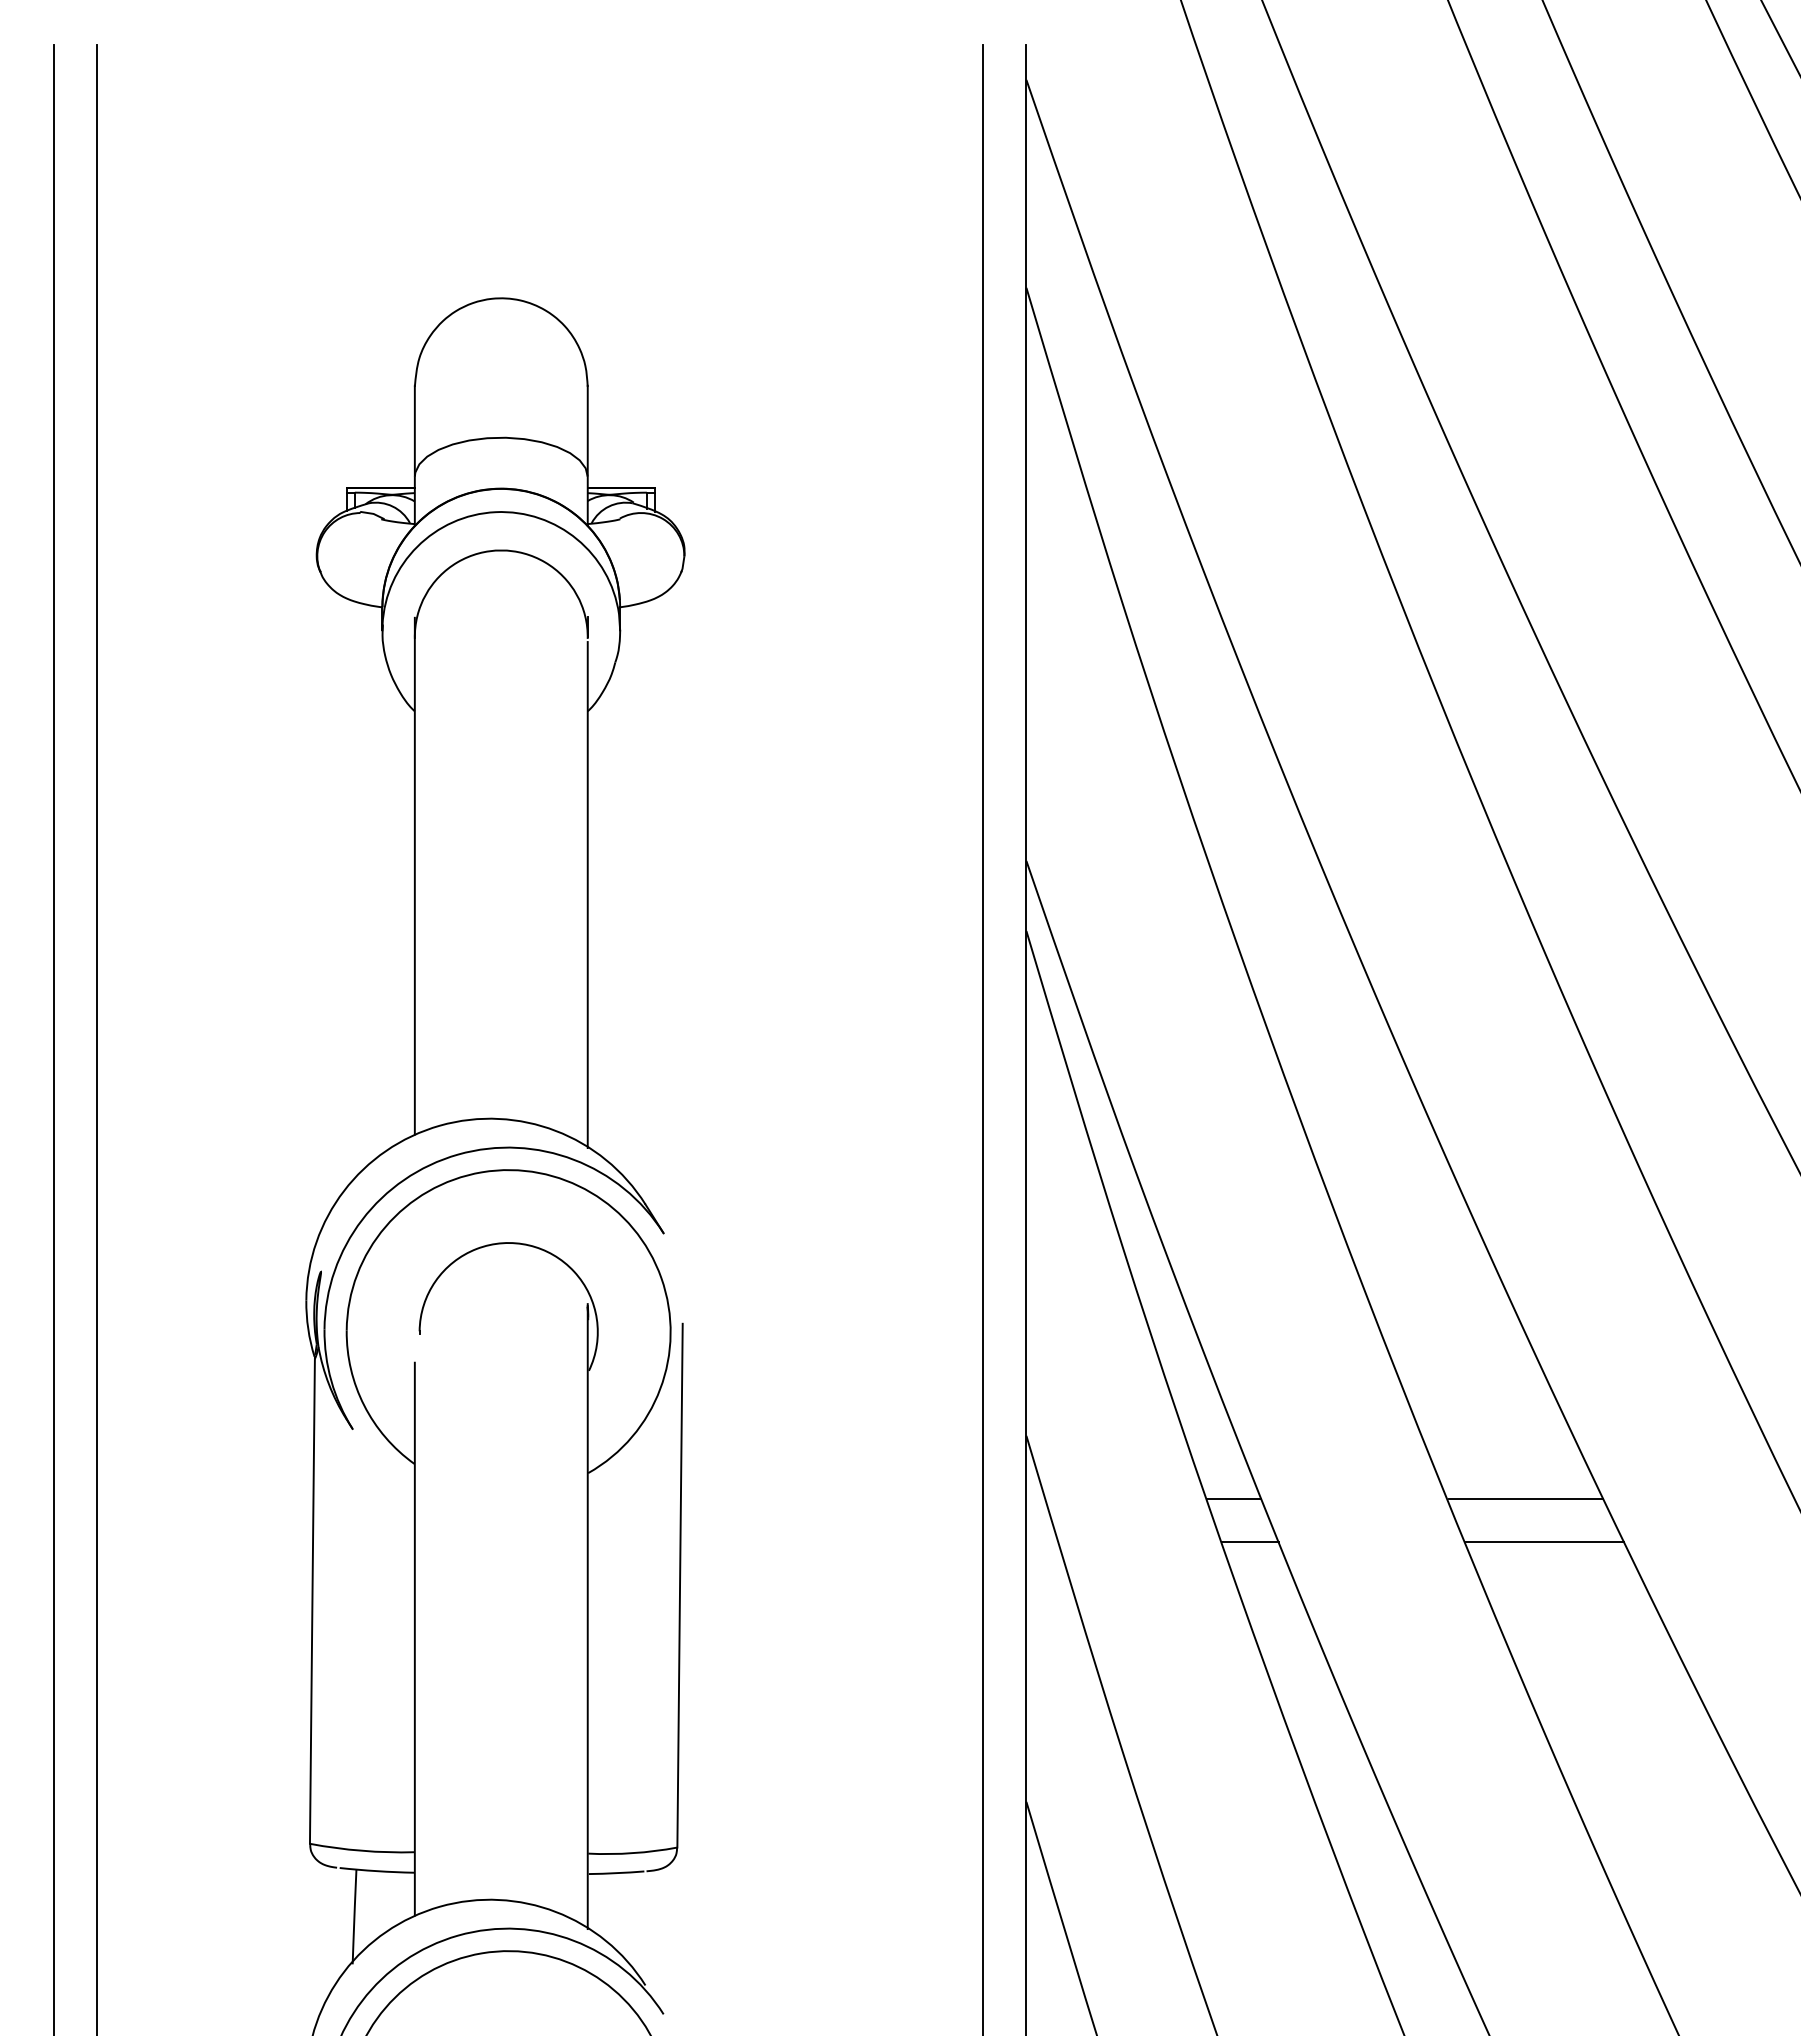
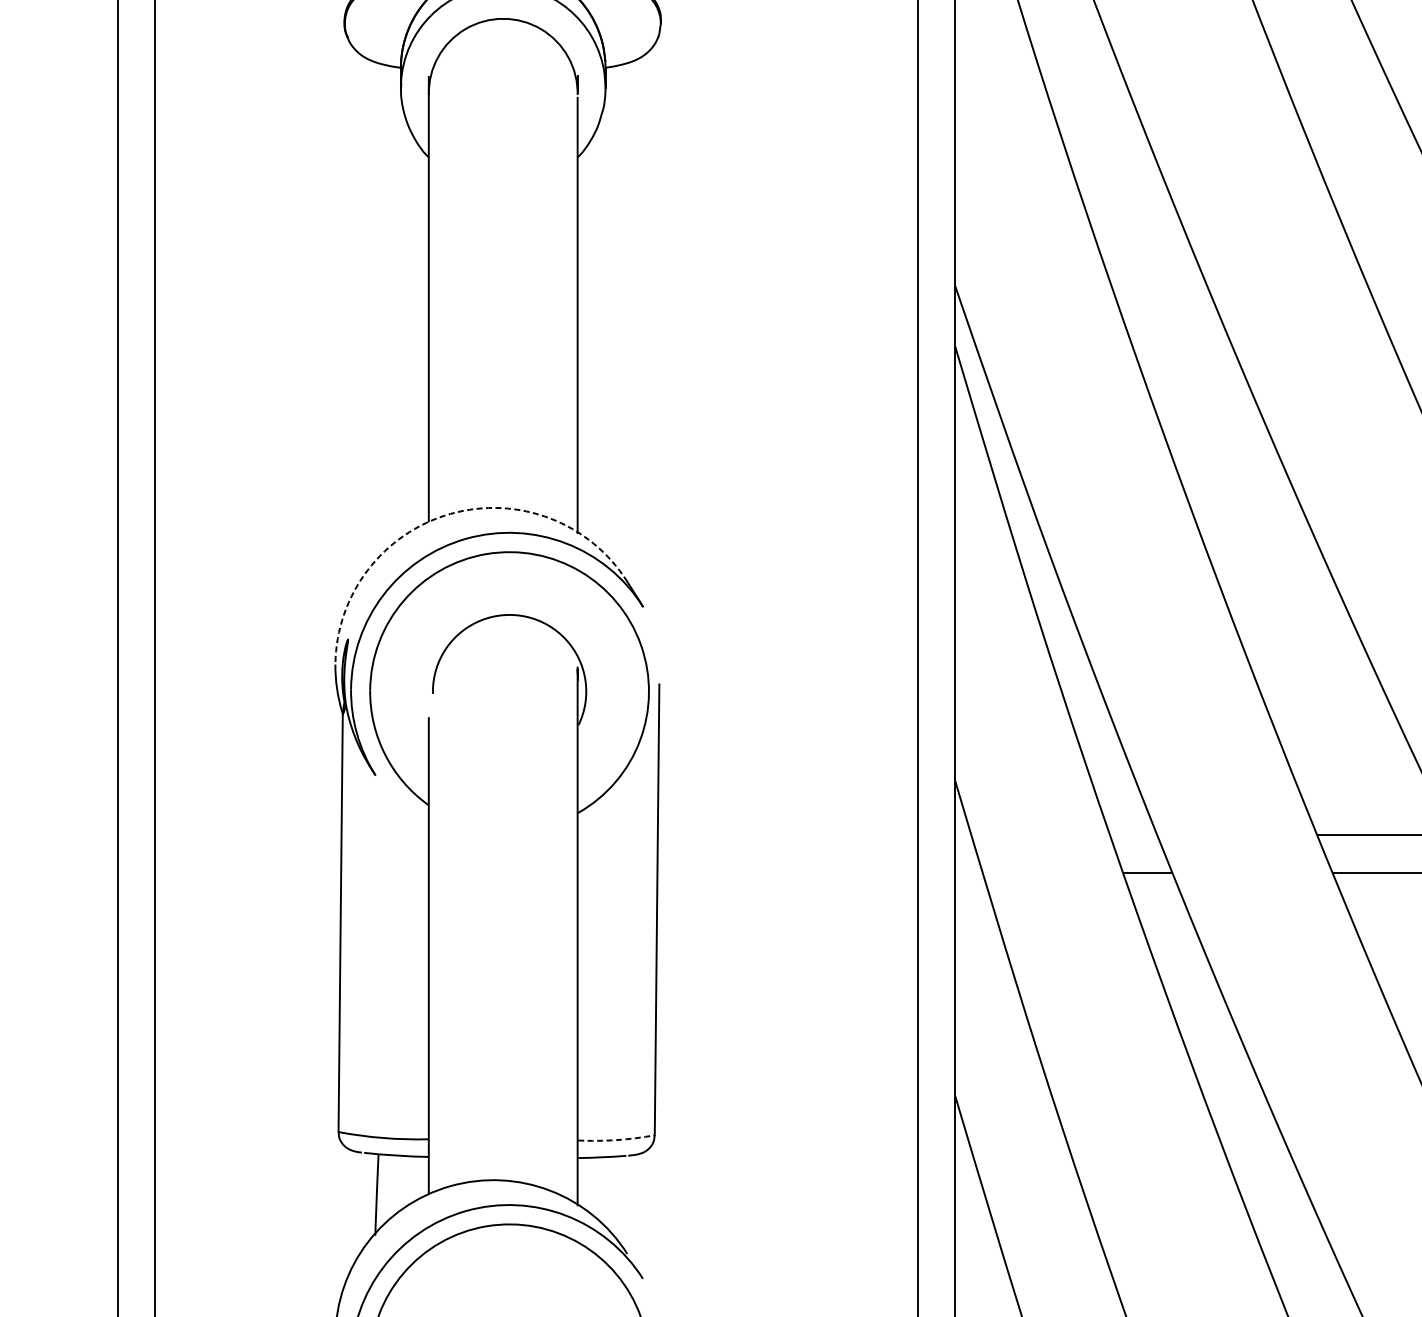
arc: (439, 1125) -> (450, 513), solid -> dashed
line: (1234, 1499) -> (1134, 835), removed
arc: (633, 1853) -> (617, 1140), solid -> dashed

